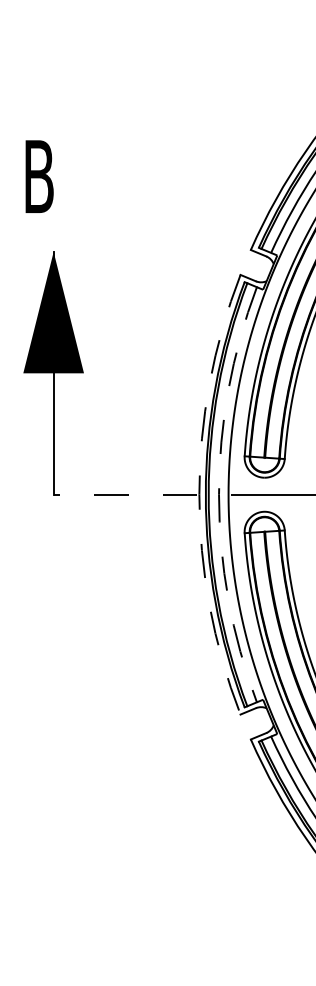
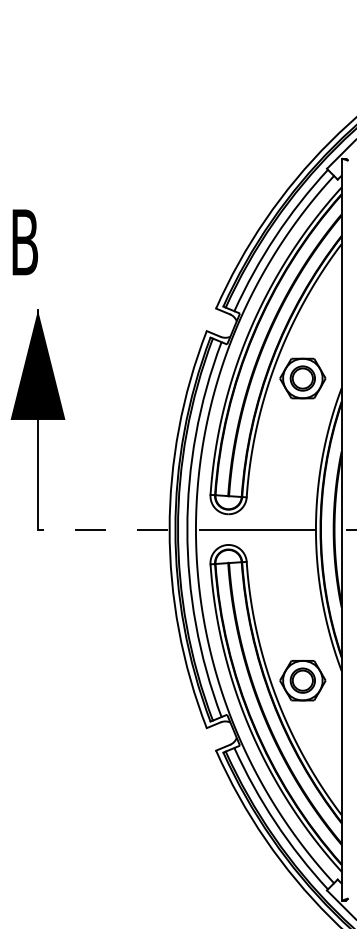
arc: (199, 494) -> (169, 529), dashed -> solid
arc: (219, 494) -> (187, 529), dashed -> solid

